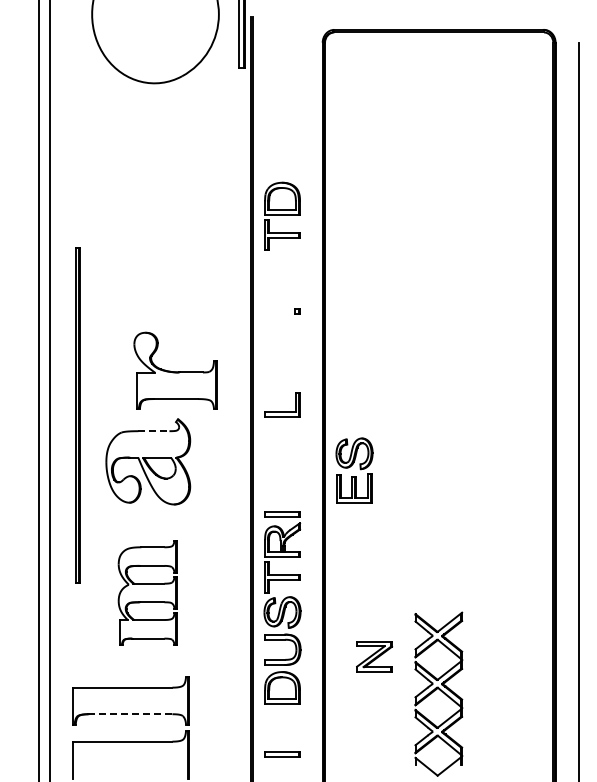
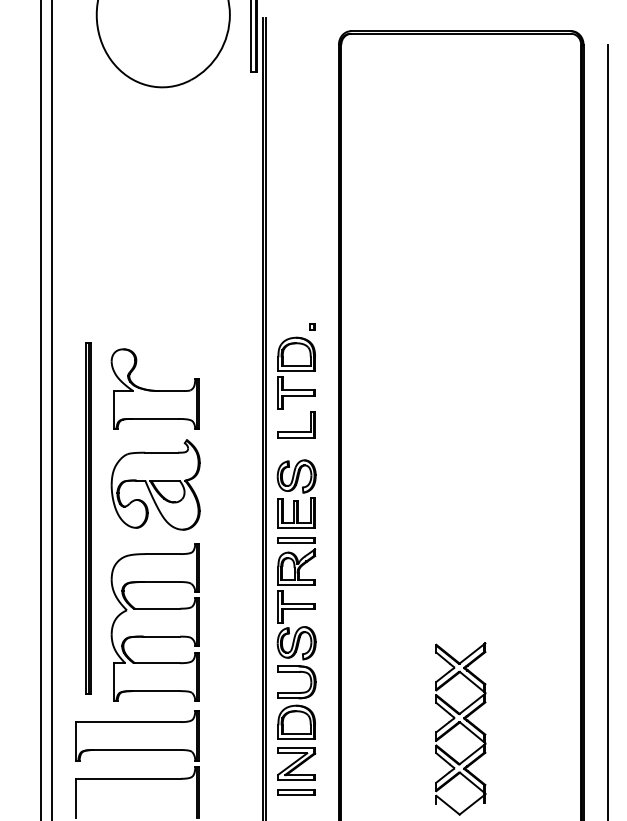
part: (282, 215) -> (296, 372), moved
part: (175, 370) -> (154, 388), moved
part: (77, 415) -> (87, 518), moved
line: (153, 431) -> (161, 453), dashed -> solid
part: (354, 470) -> (296, 494), moved
part: (147, 592) -> (154, 622), size x1.43
part: (374, 656) -> (296, 763), moved
line: (130, 714) -> (137, 750), dashed -> solid

